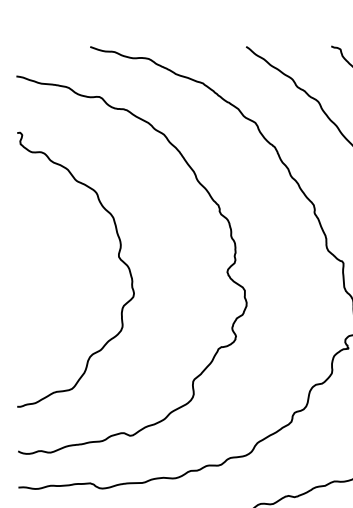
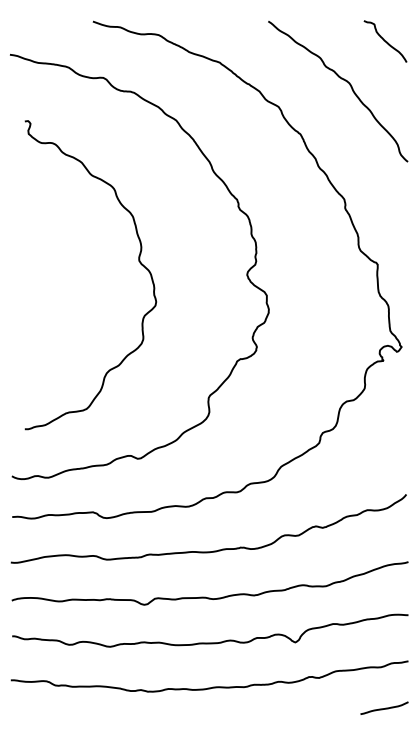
curve: (118, 257) -> (138, 261), moved

